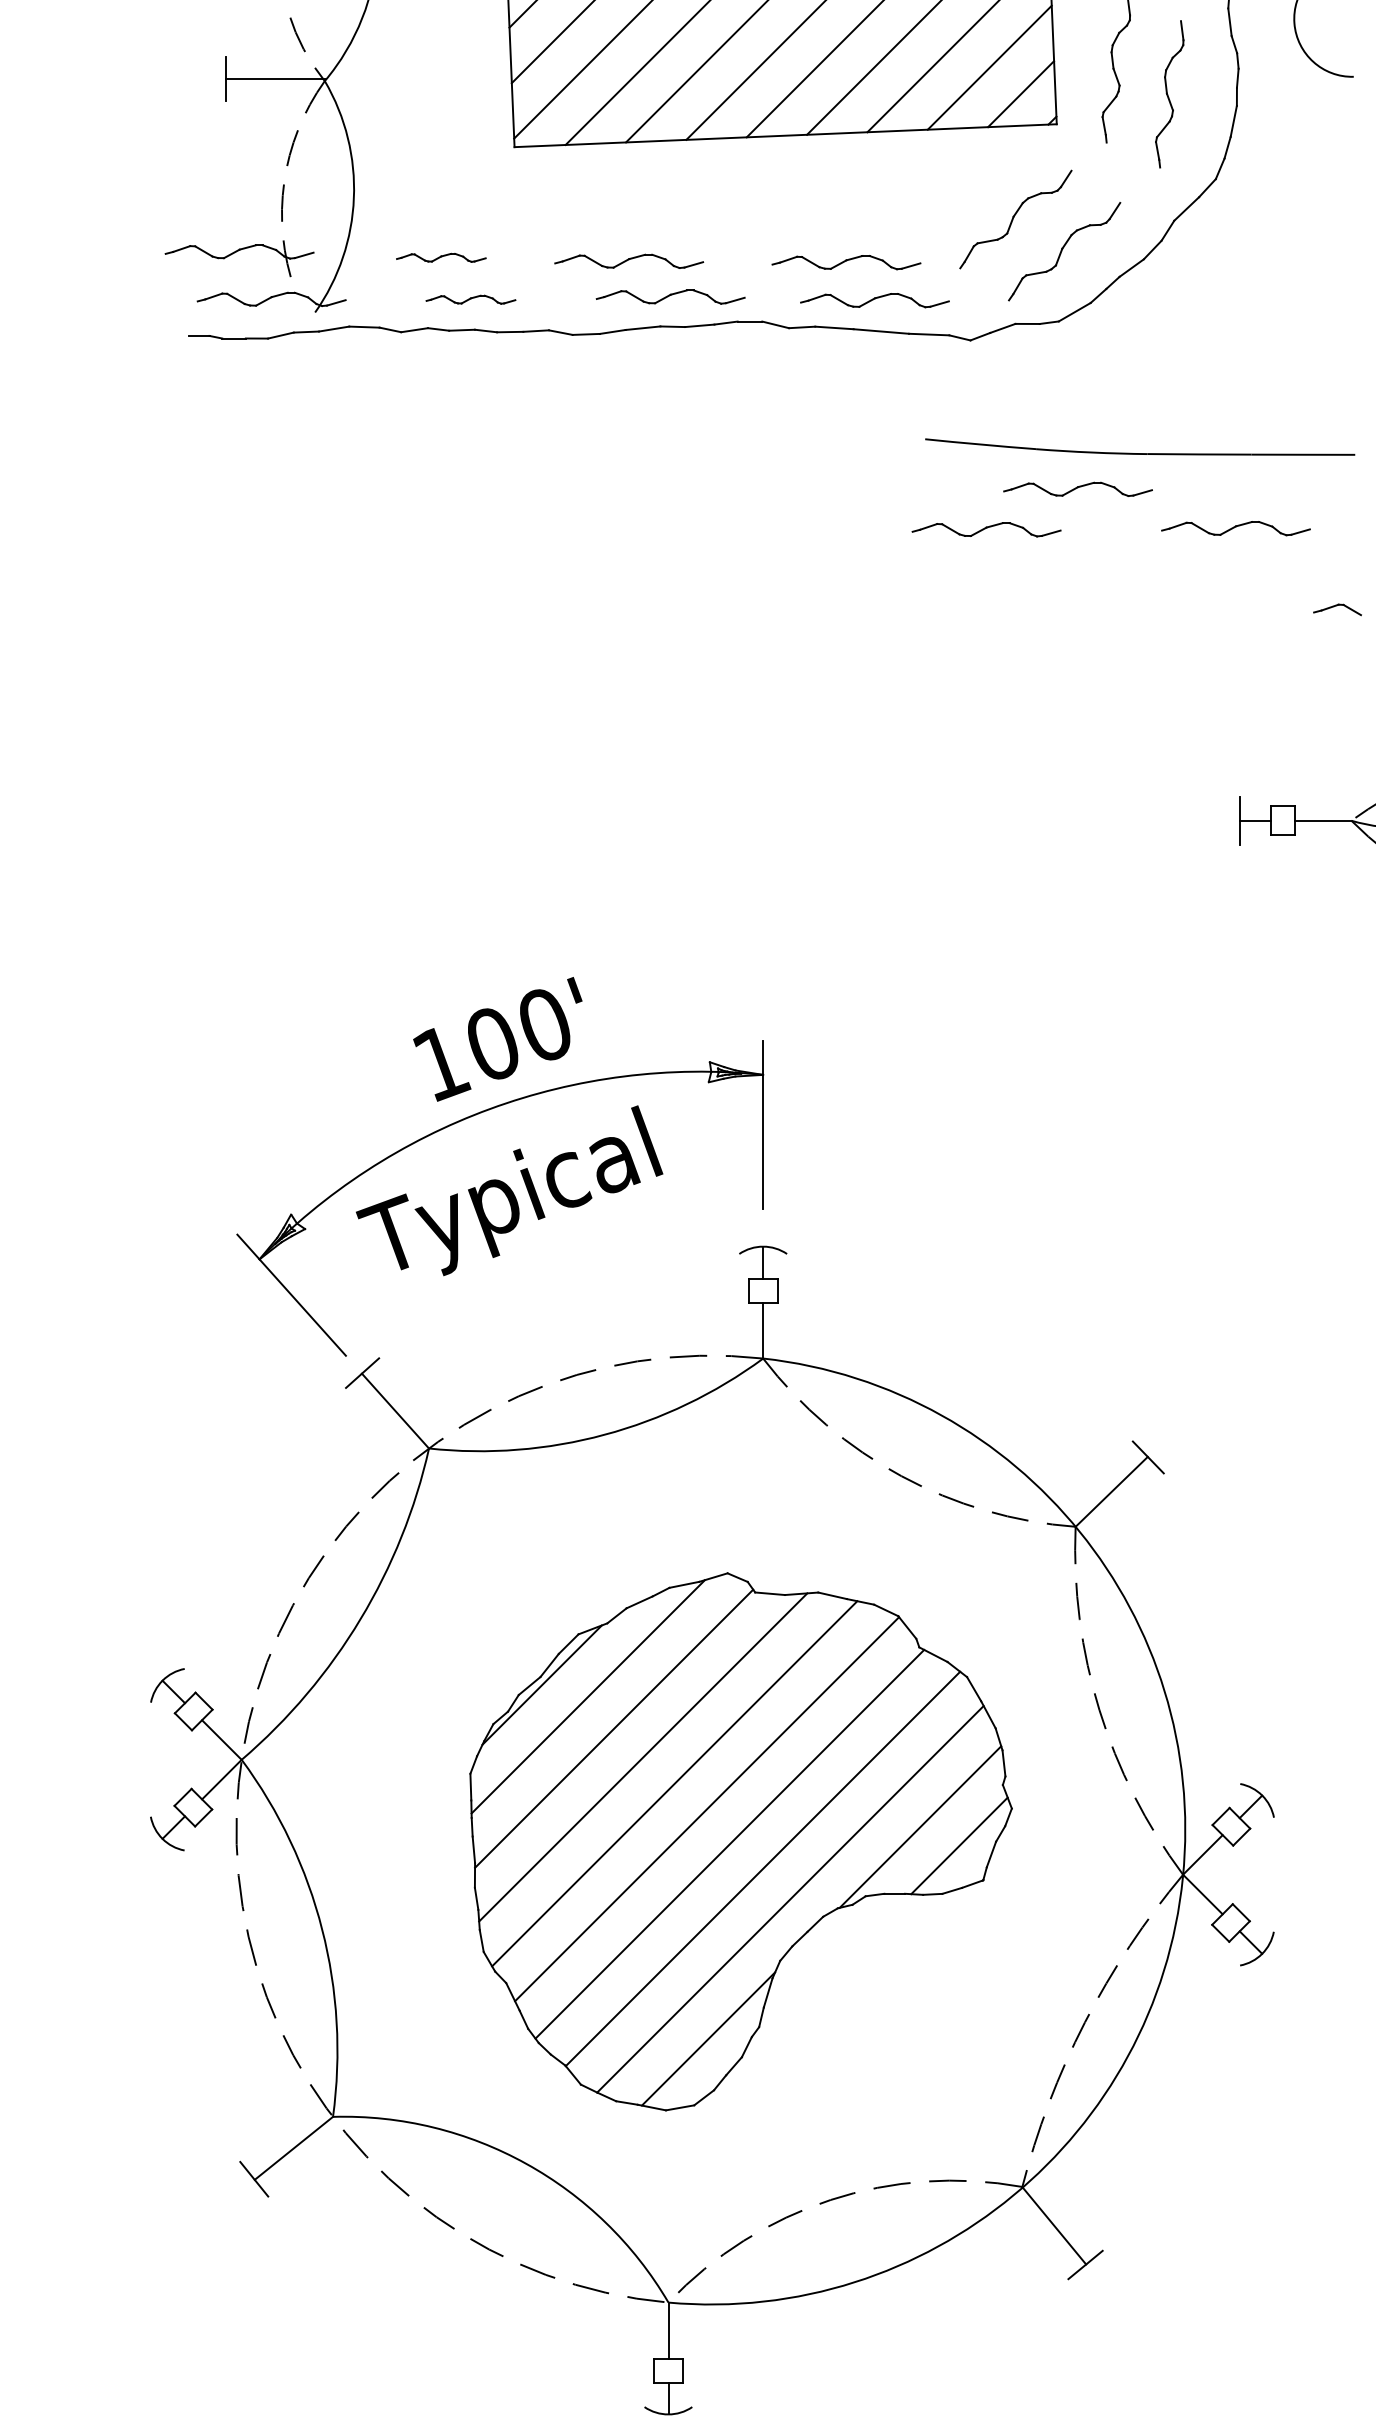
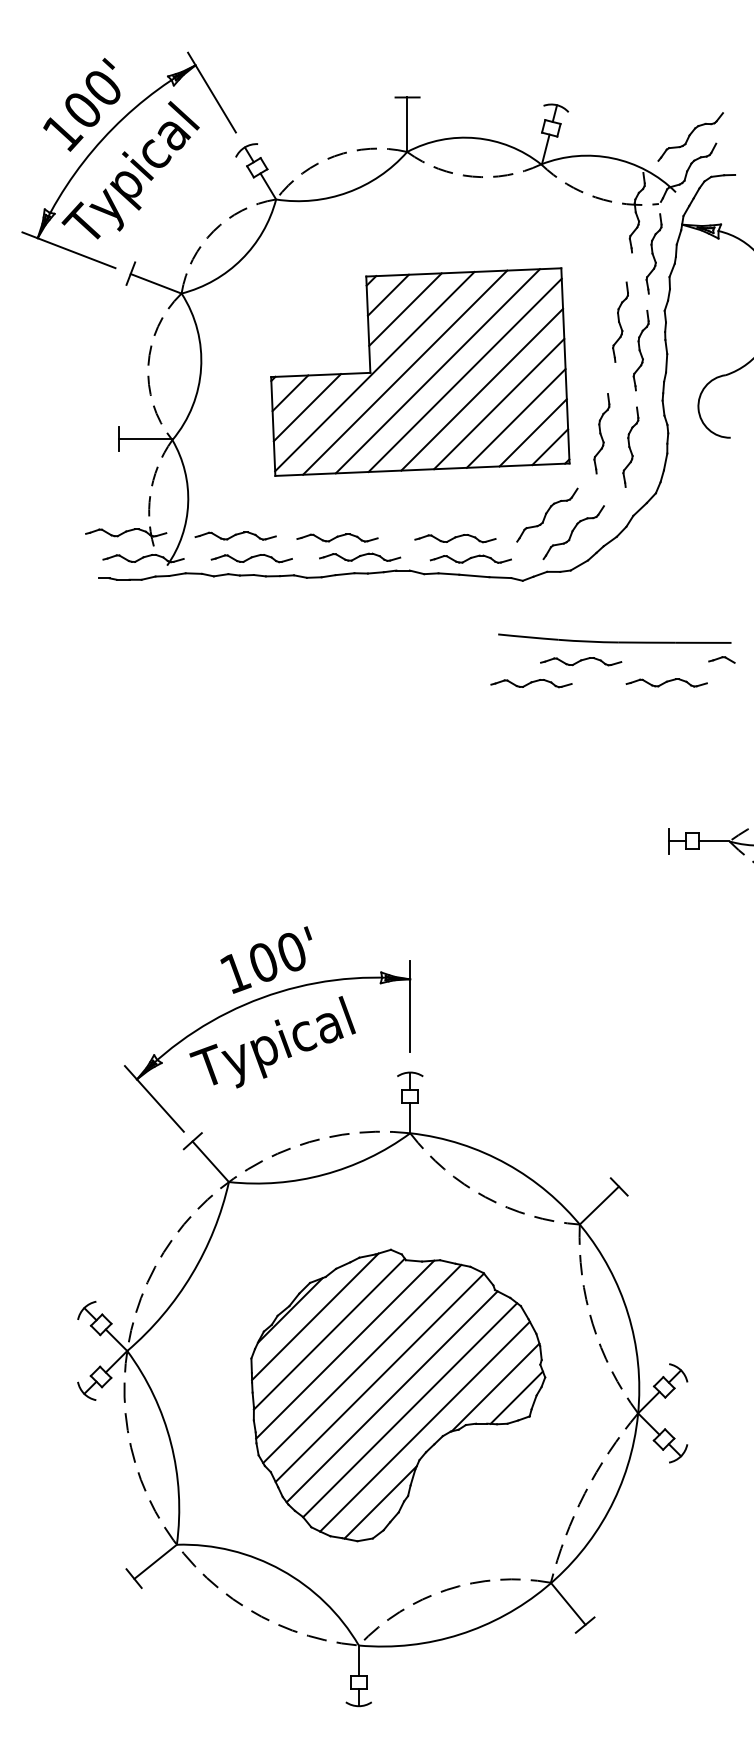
part: (441, 256) -> (235, 535), size x1.67
part: (470, 299) -> (251, 558), size x1.67
part: (1336, 608) -> (721, 659), moved

